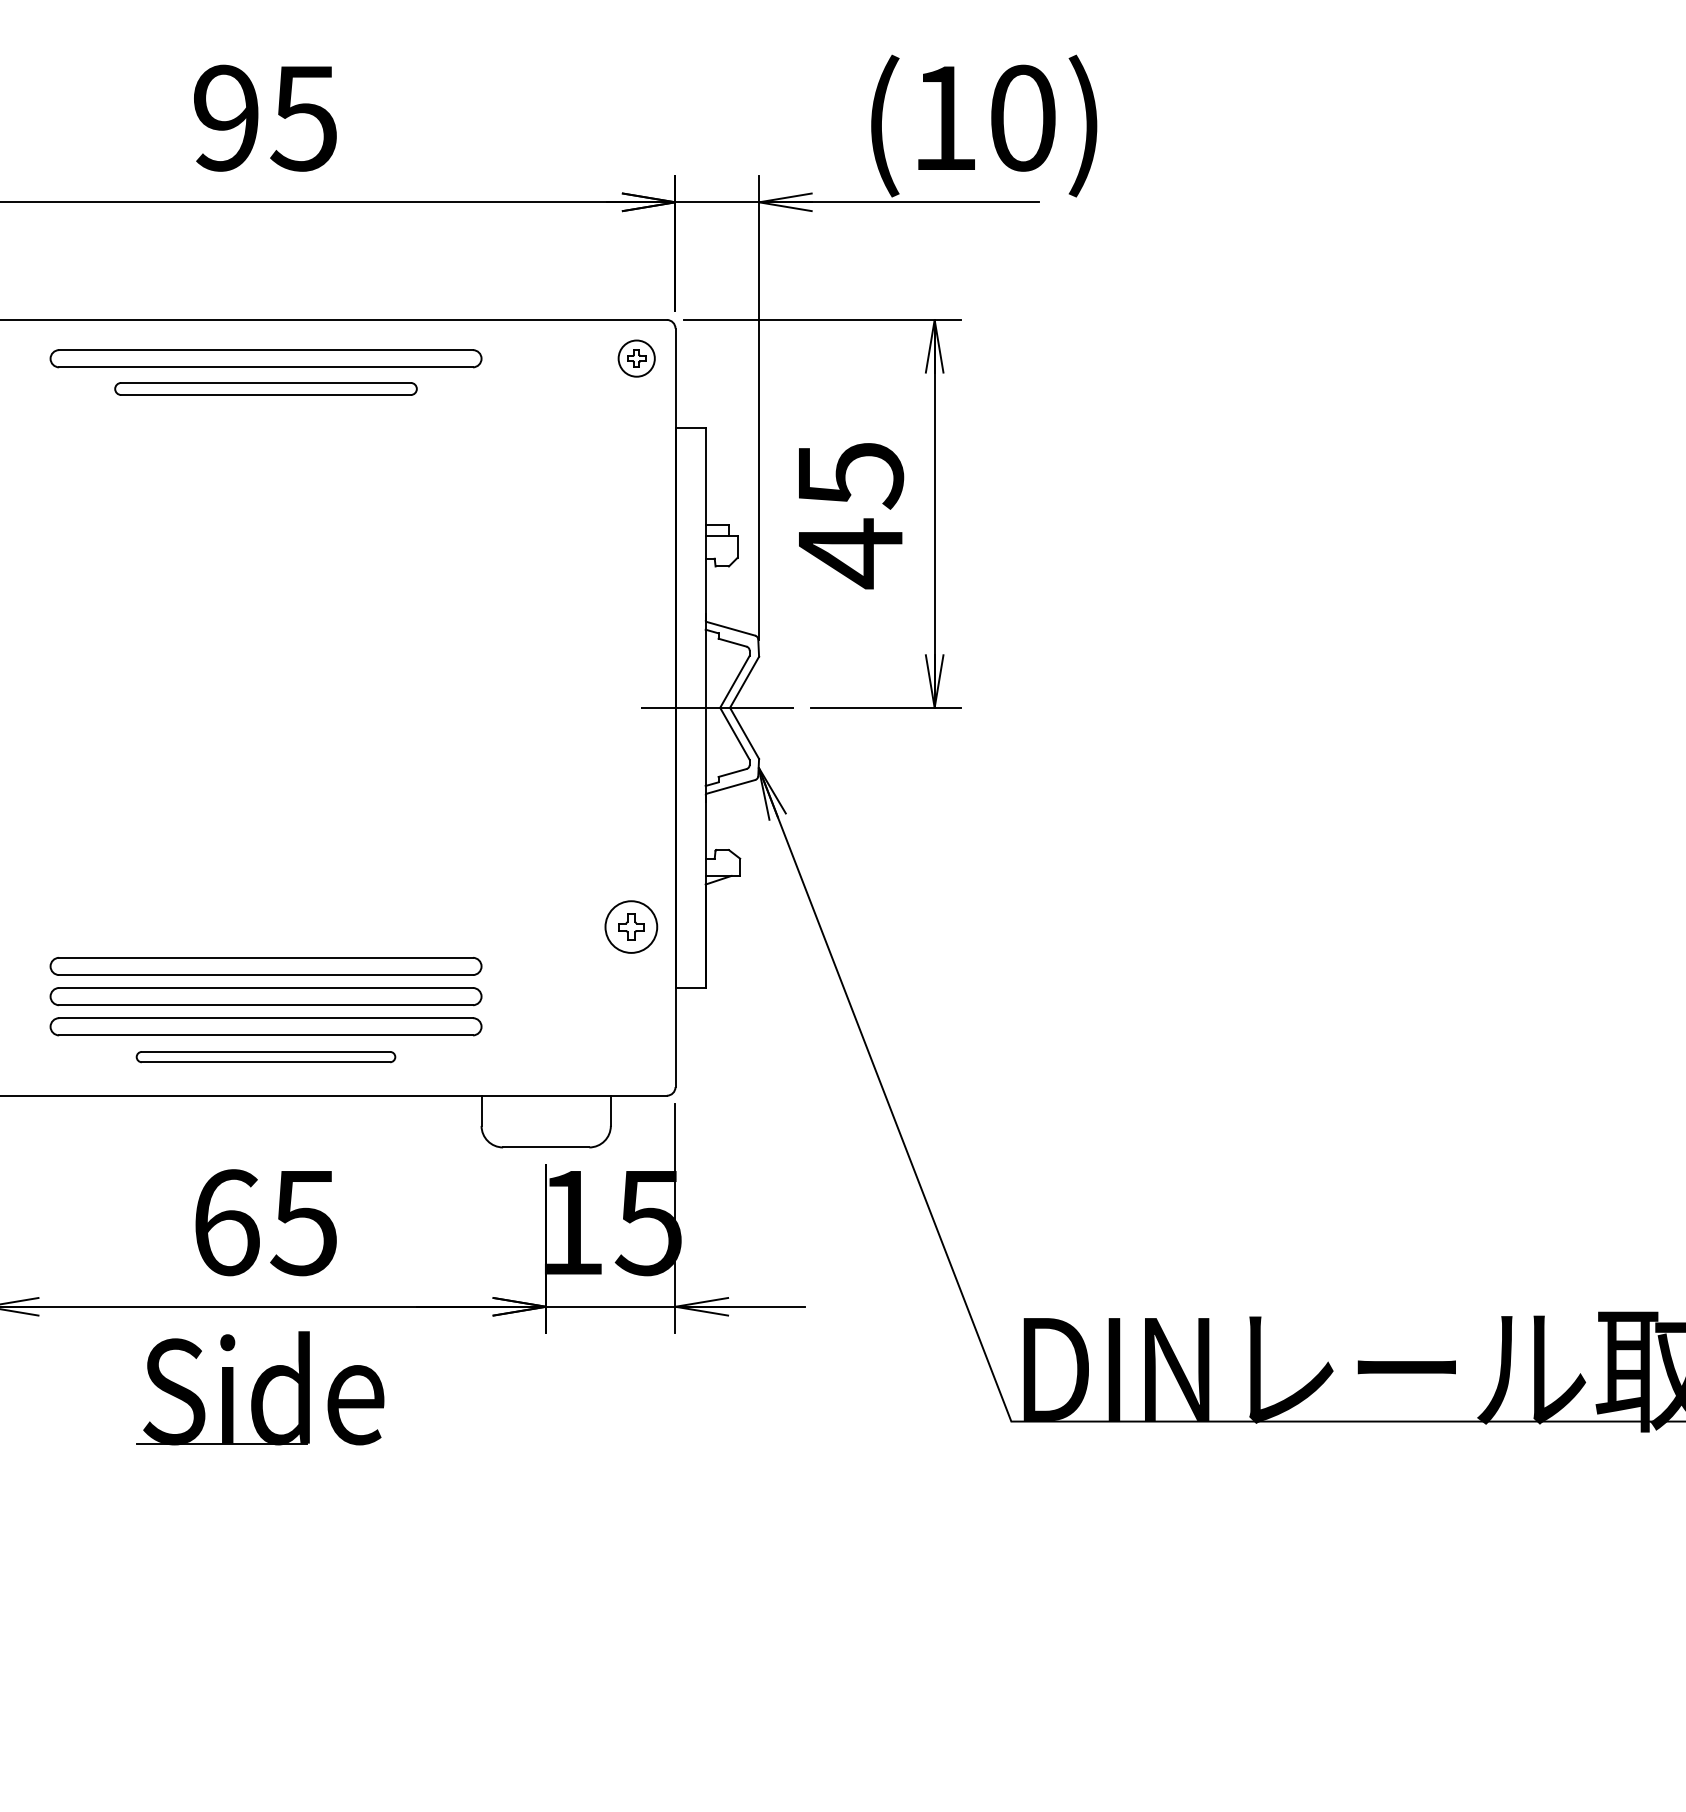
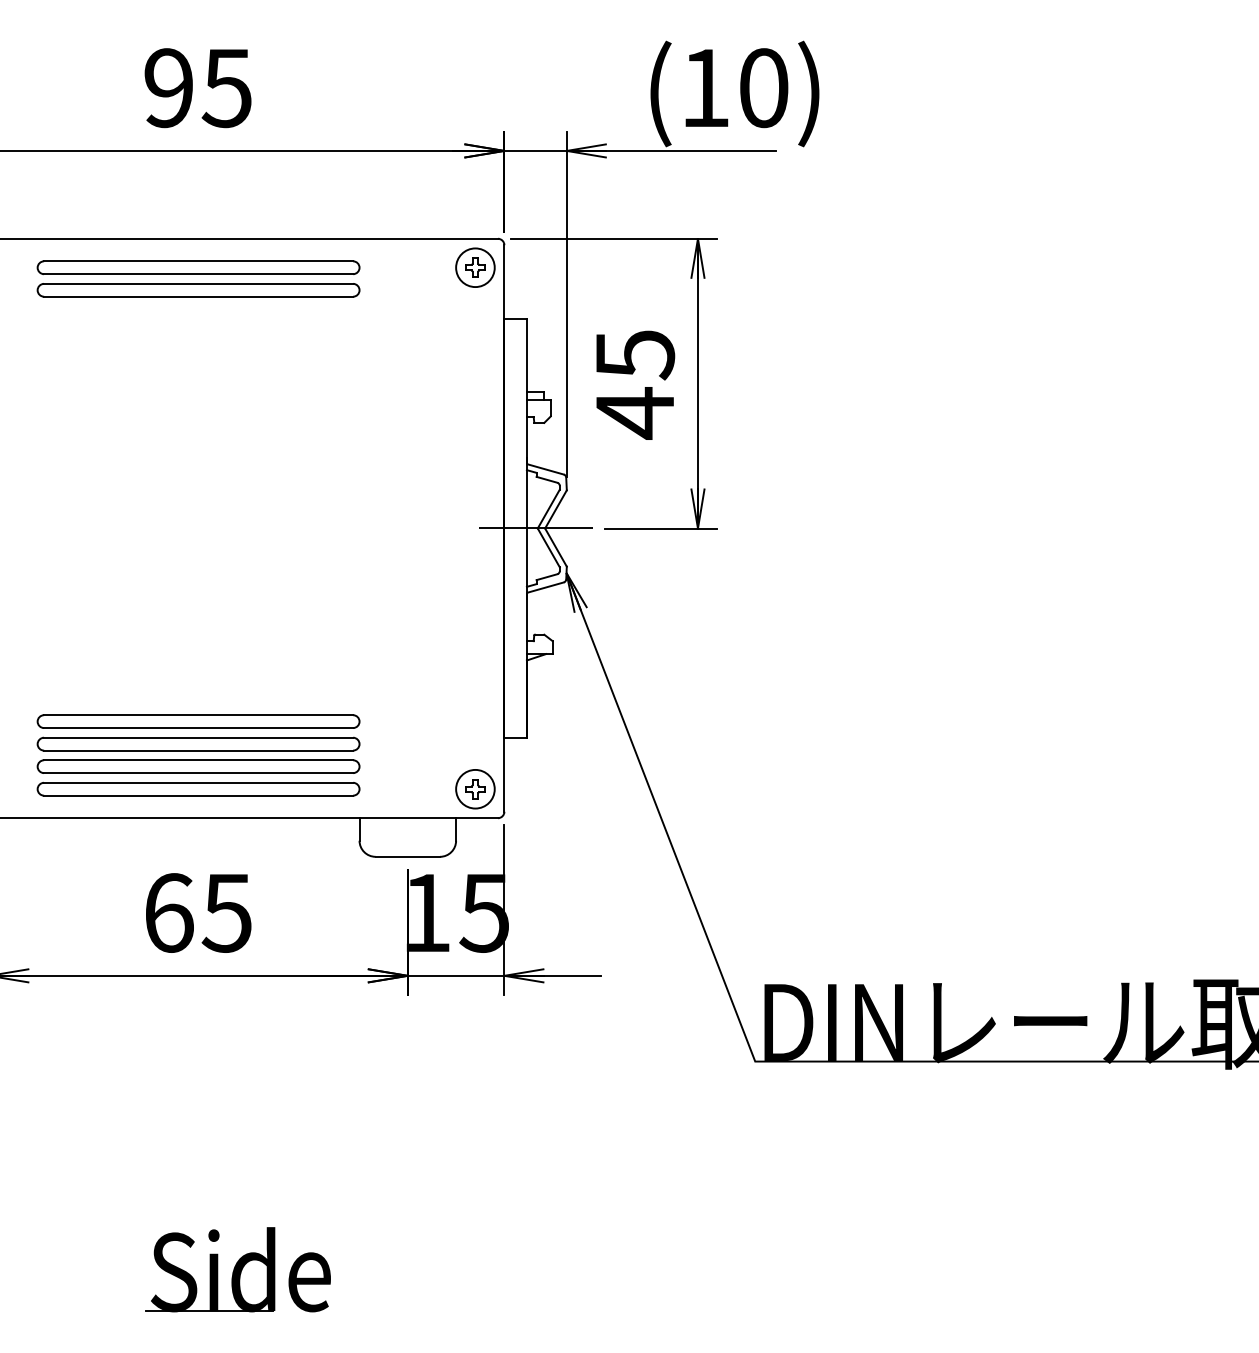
part: (636, 358) -> (475, 267), size x1.43
part: (265, 389) -> (198, 290), size x1.43
part: (631, 927) -> (475, 789), moved
part: (265, 1057) -> (198, 789), size x1.67
part: (259, 1388) -> (237, 1269), moved

